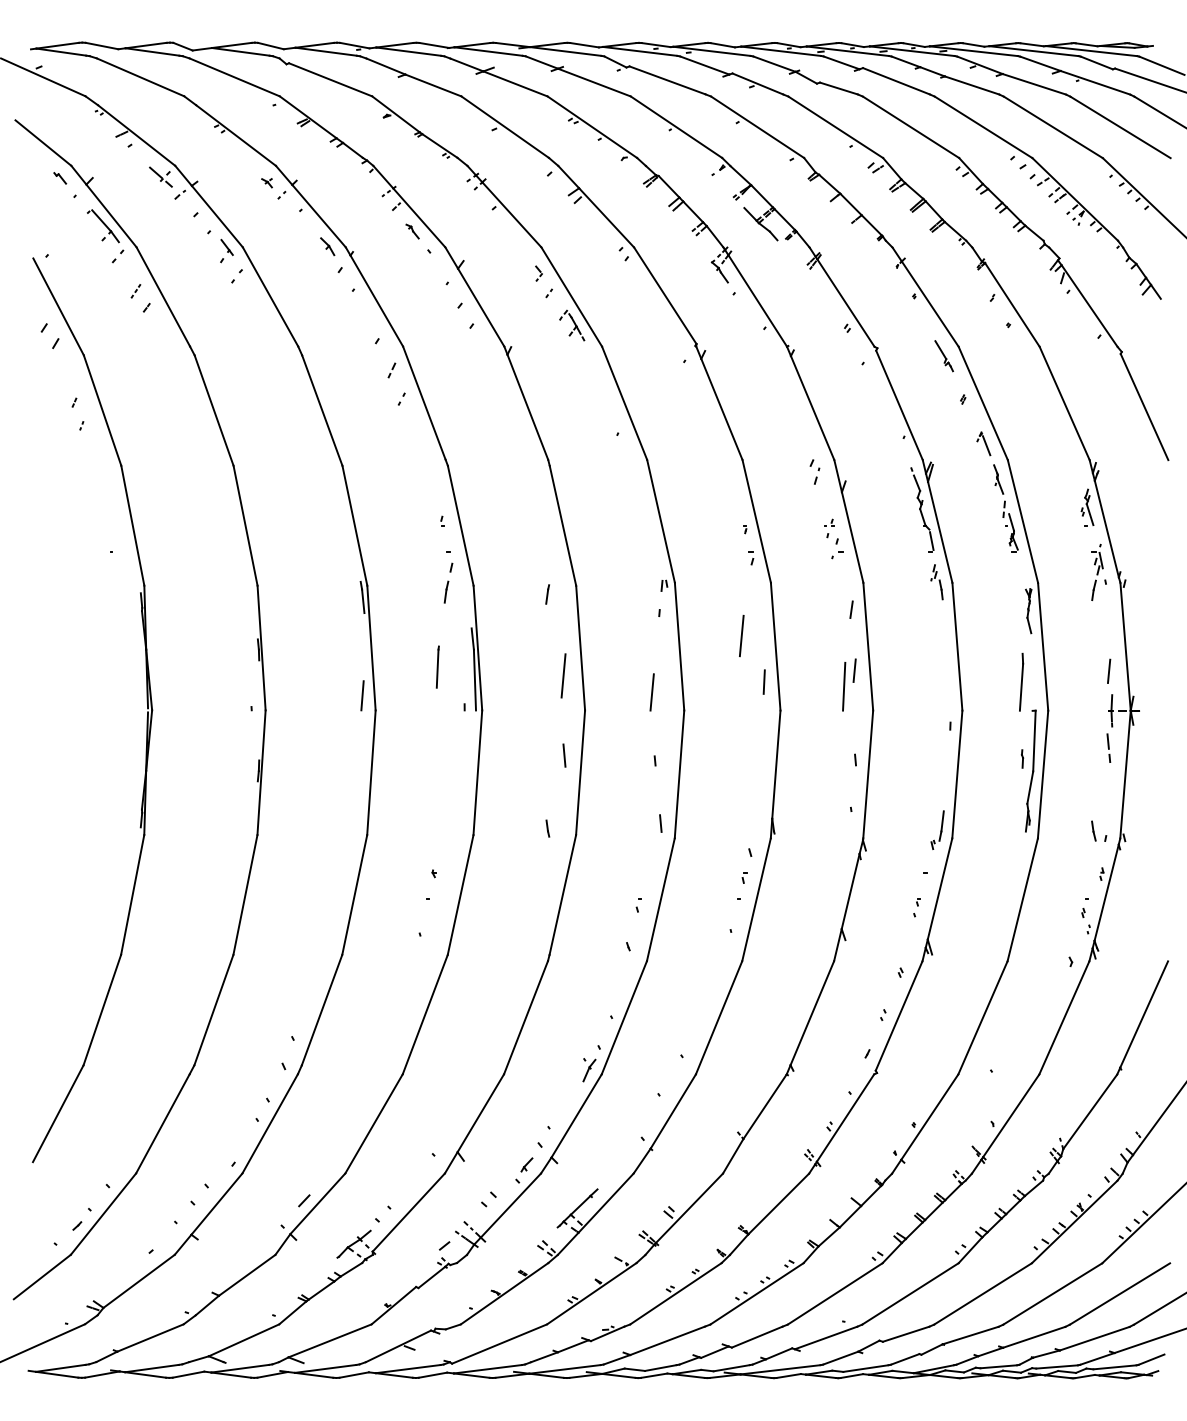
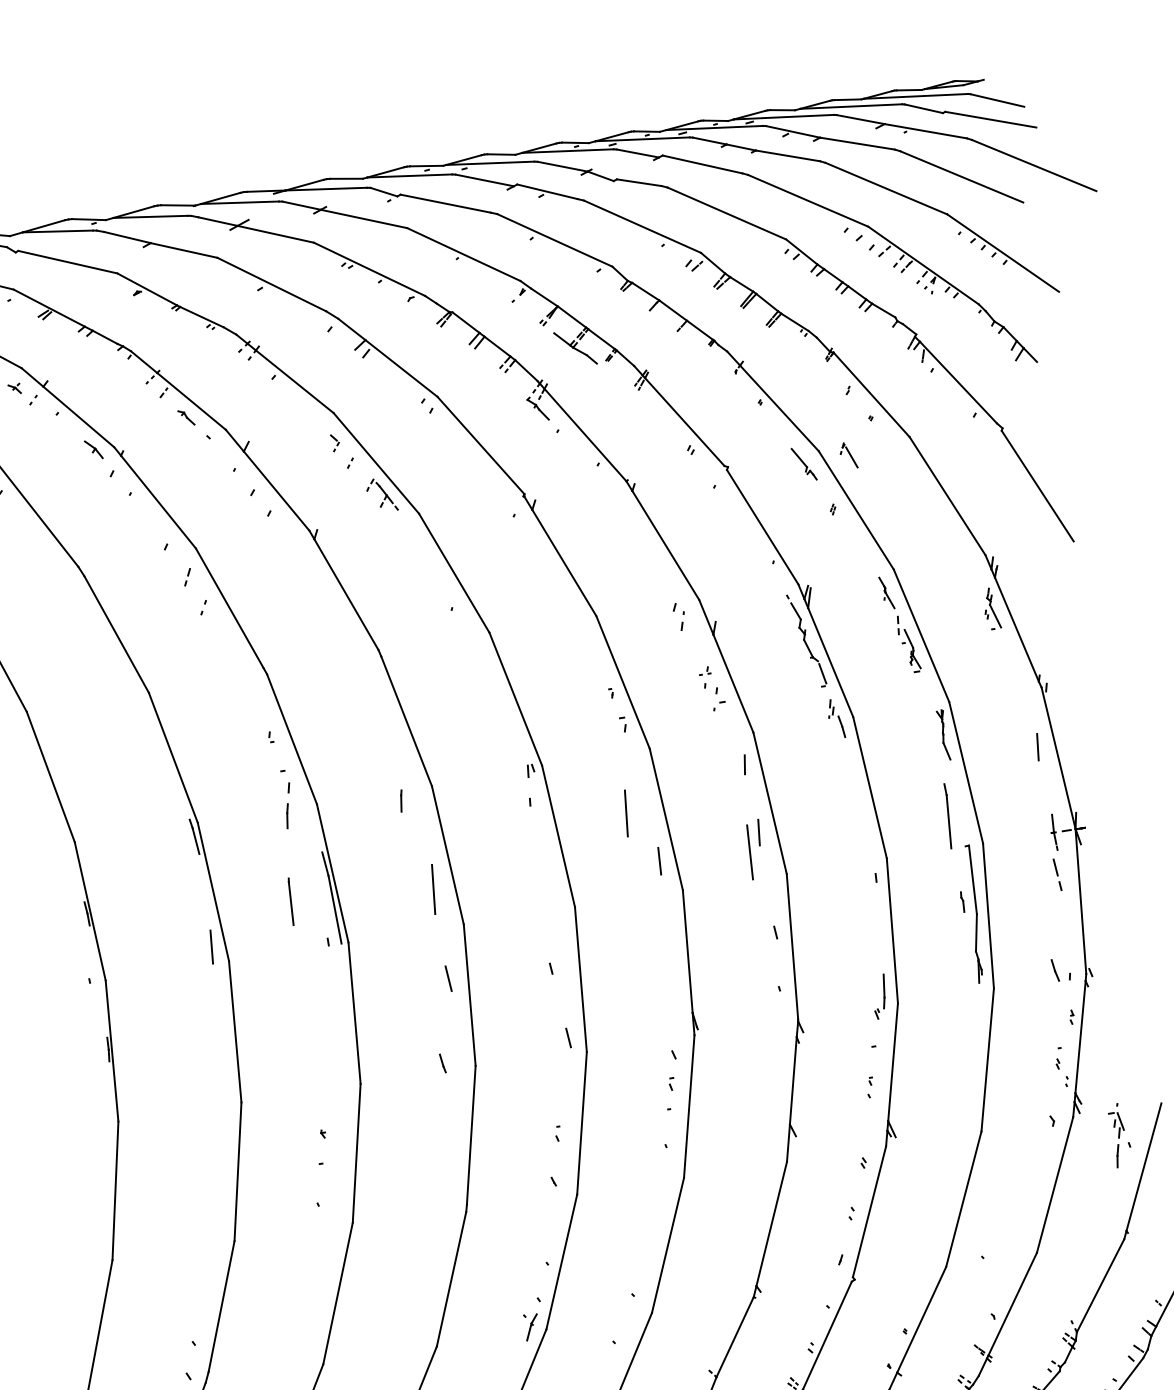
part: (983, 443) -> (847, 455), moved
part: (1098, 571) -> (1119, 1134), moved
line: (1109, 670) -> (1038, 746), moved
line: (651, 692) -> (535, 892), removed

